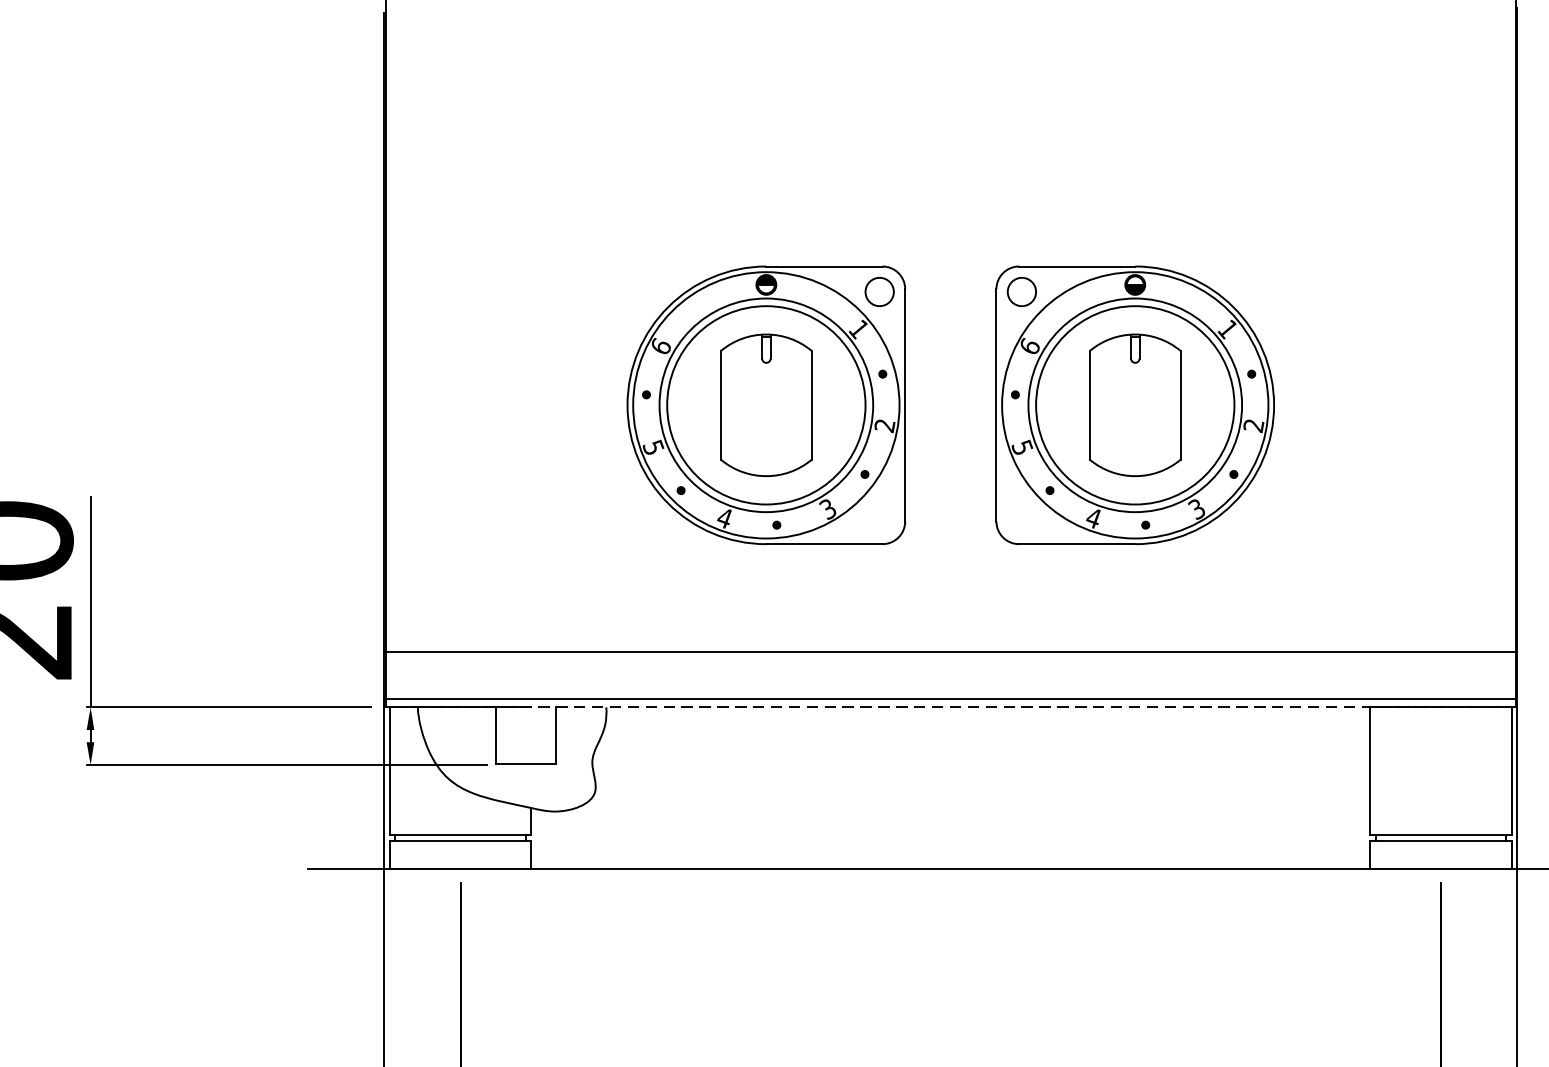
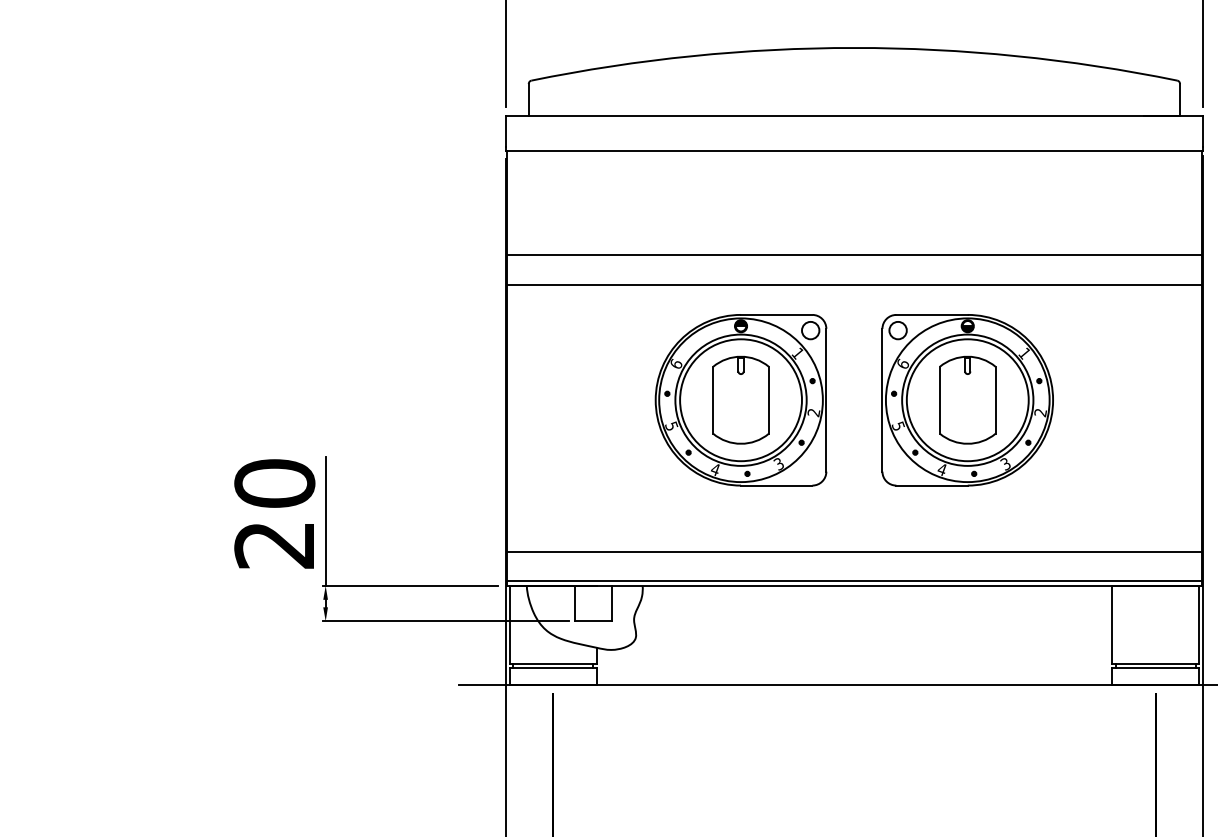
line: (949, 169) -> (853, 255), added
line: (949, 218) -> (853, 285), added
line: (949, 706) -> (853, 585), dashed -> solid

